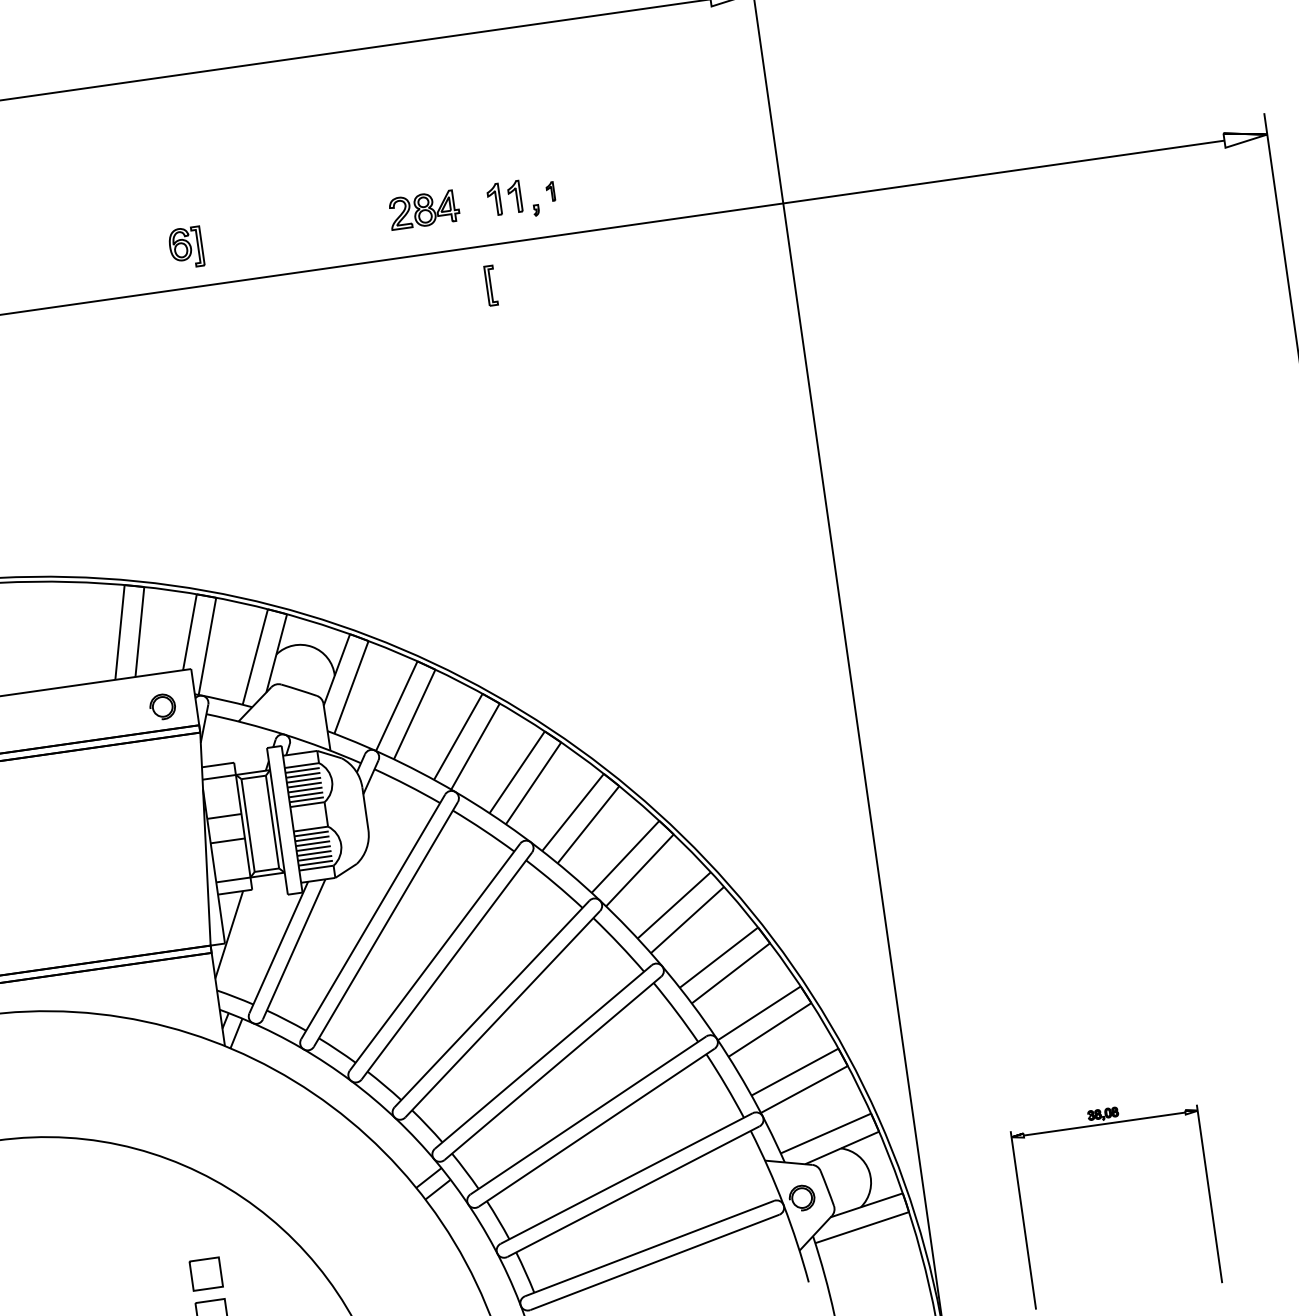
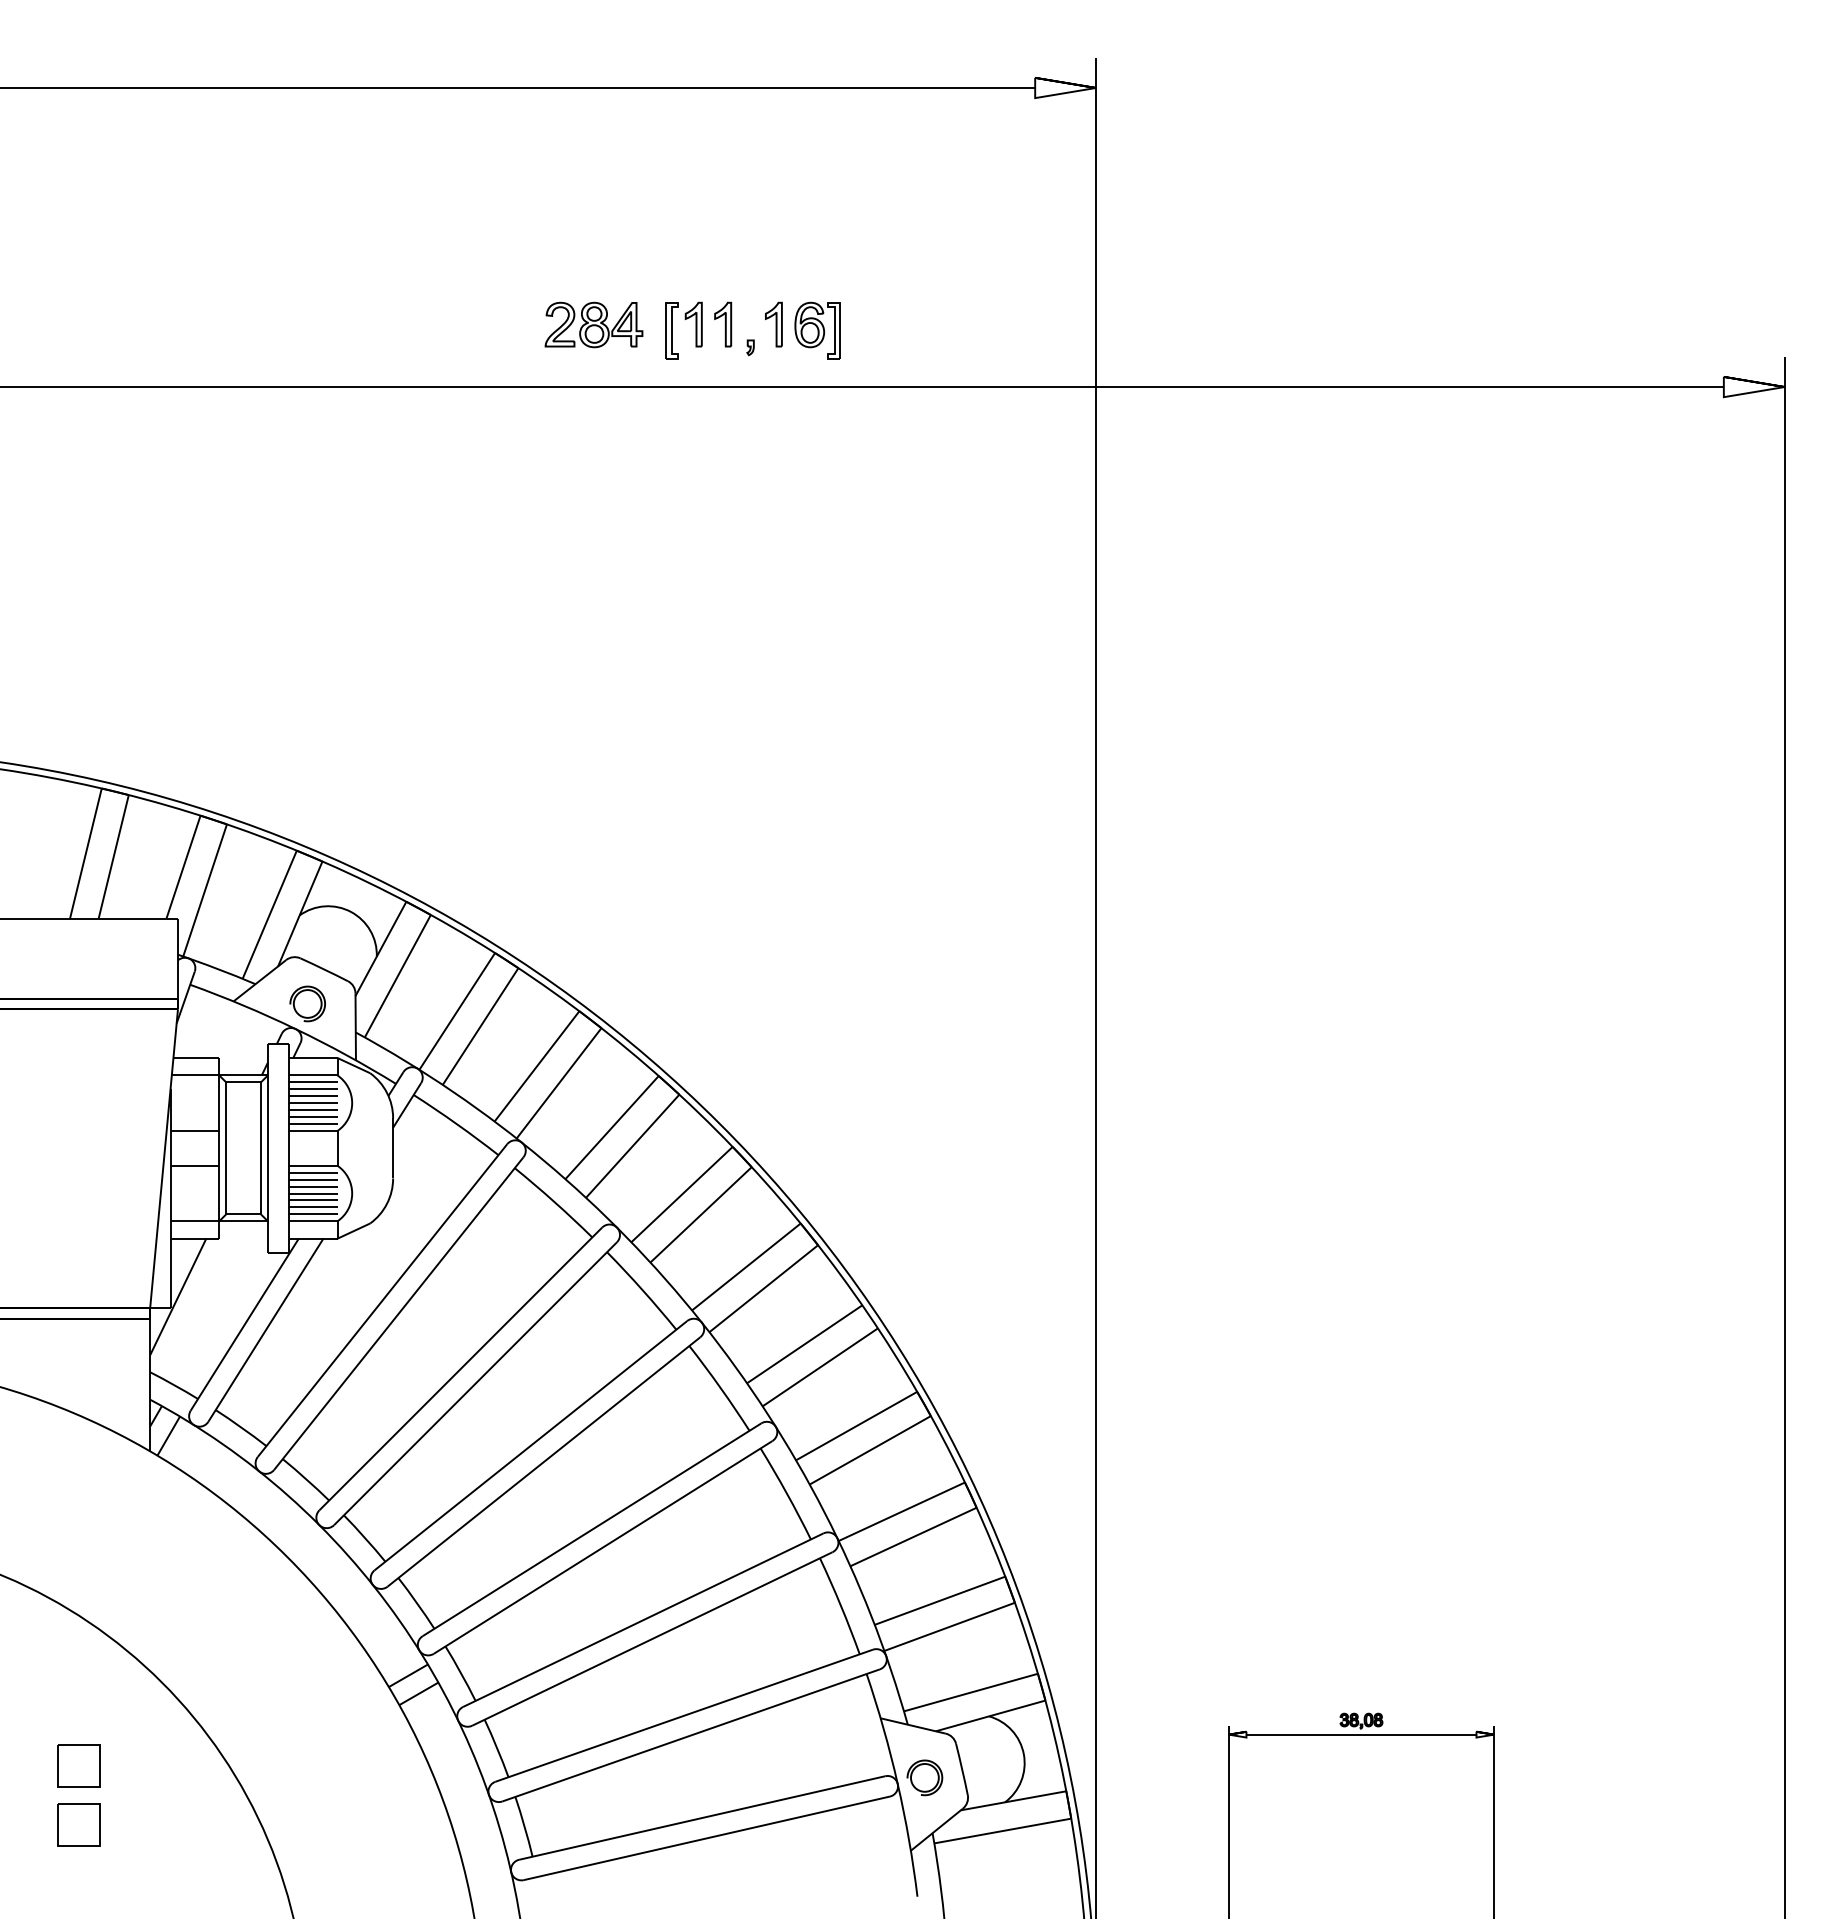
part: (550, 191) -> (773, 324), size x1.67
part: (186, 247) -> (817, 330), moved
part: (490, 285) -> (671, 330), moved
part: (162, 706) -> (307, 1003), moved

